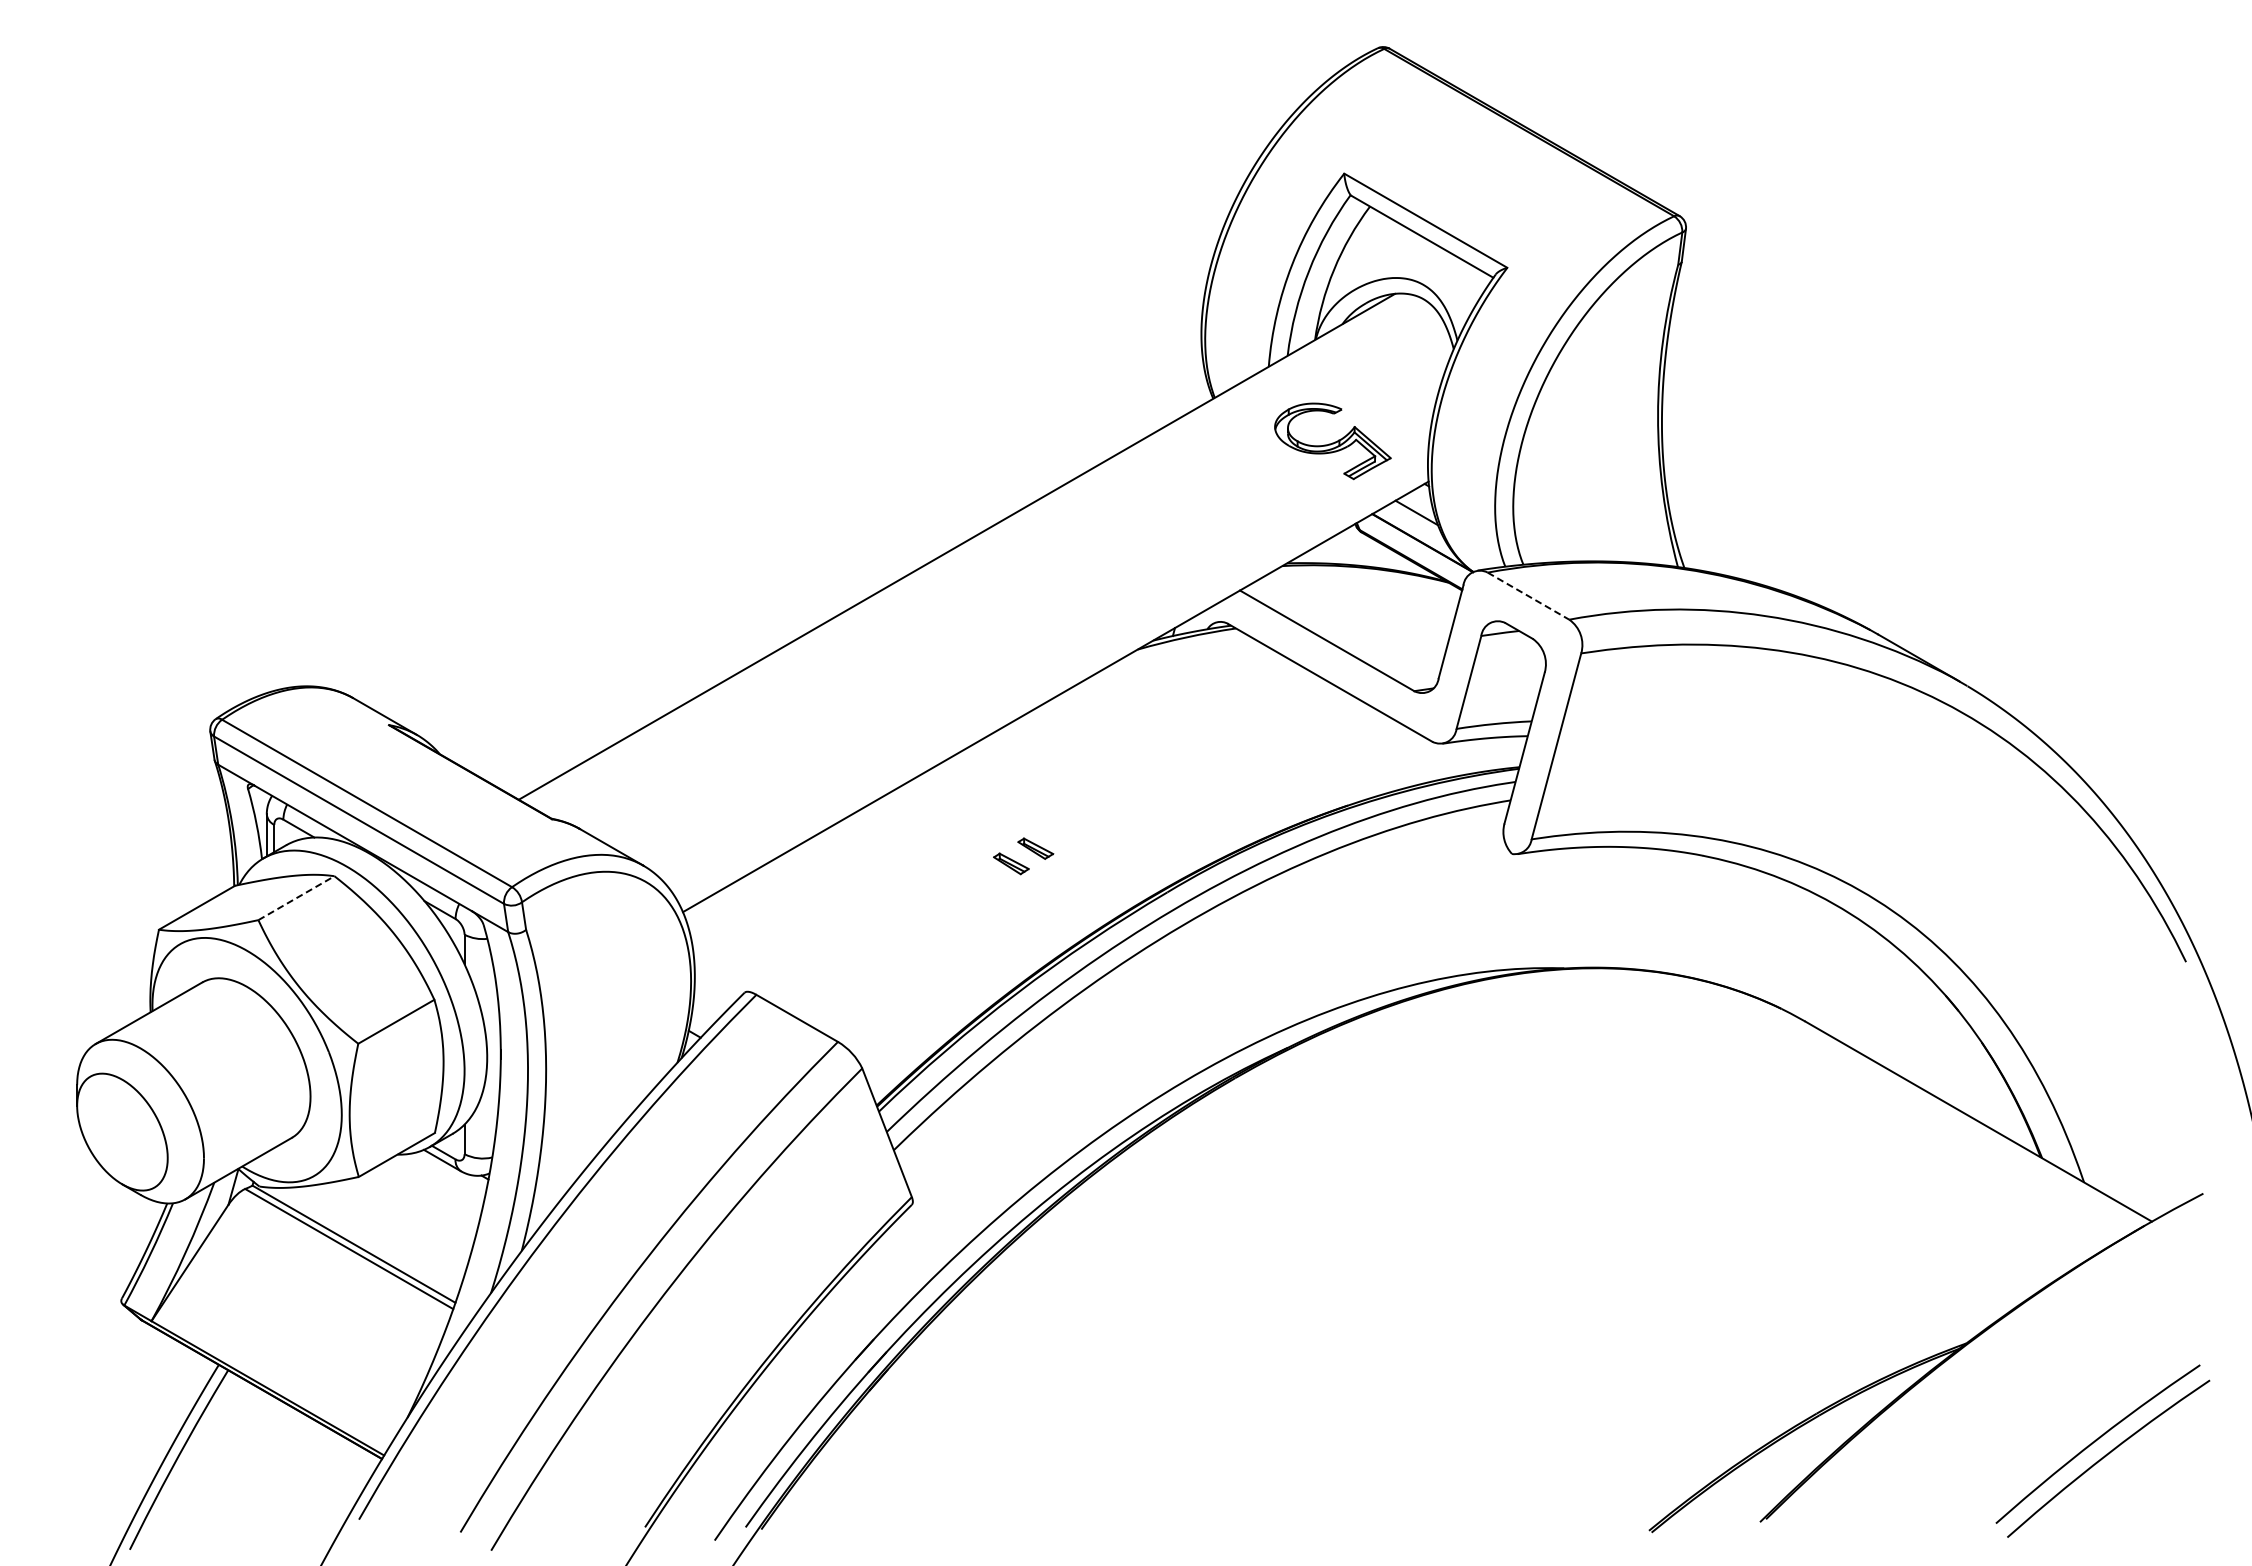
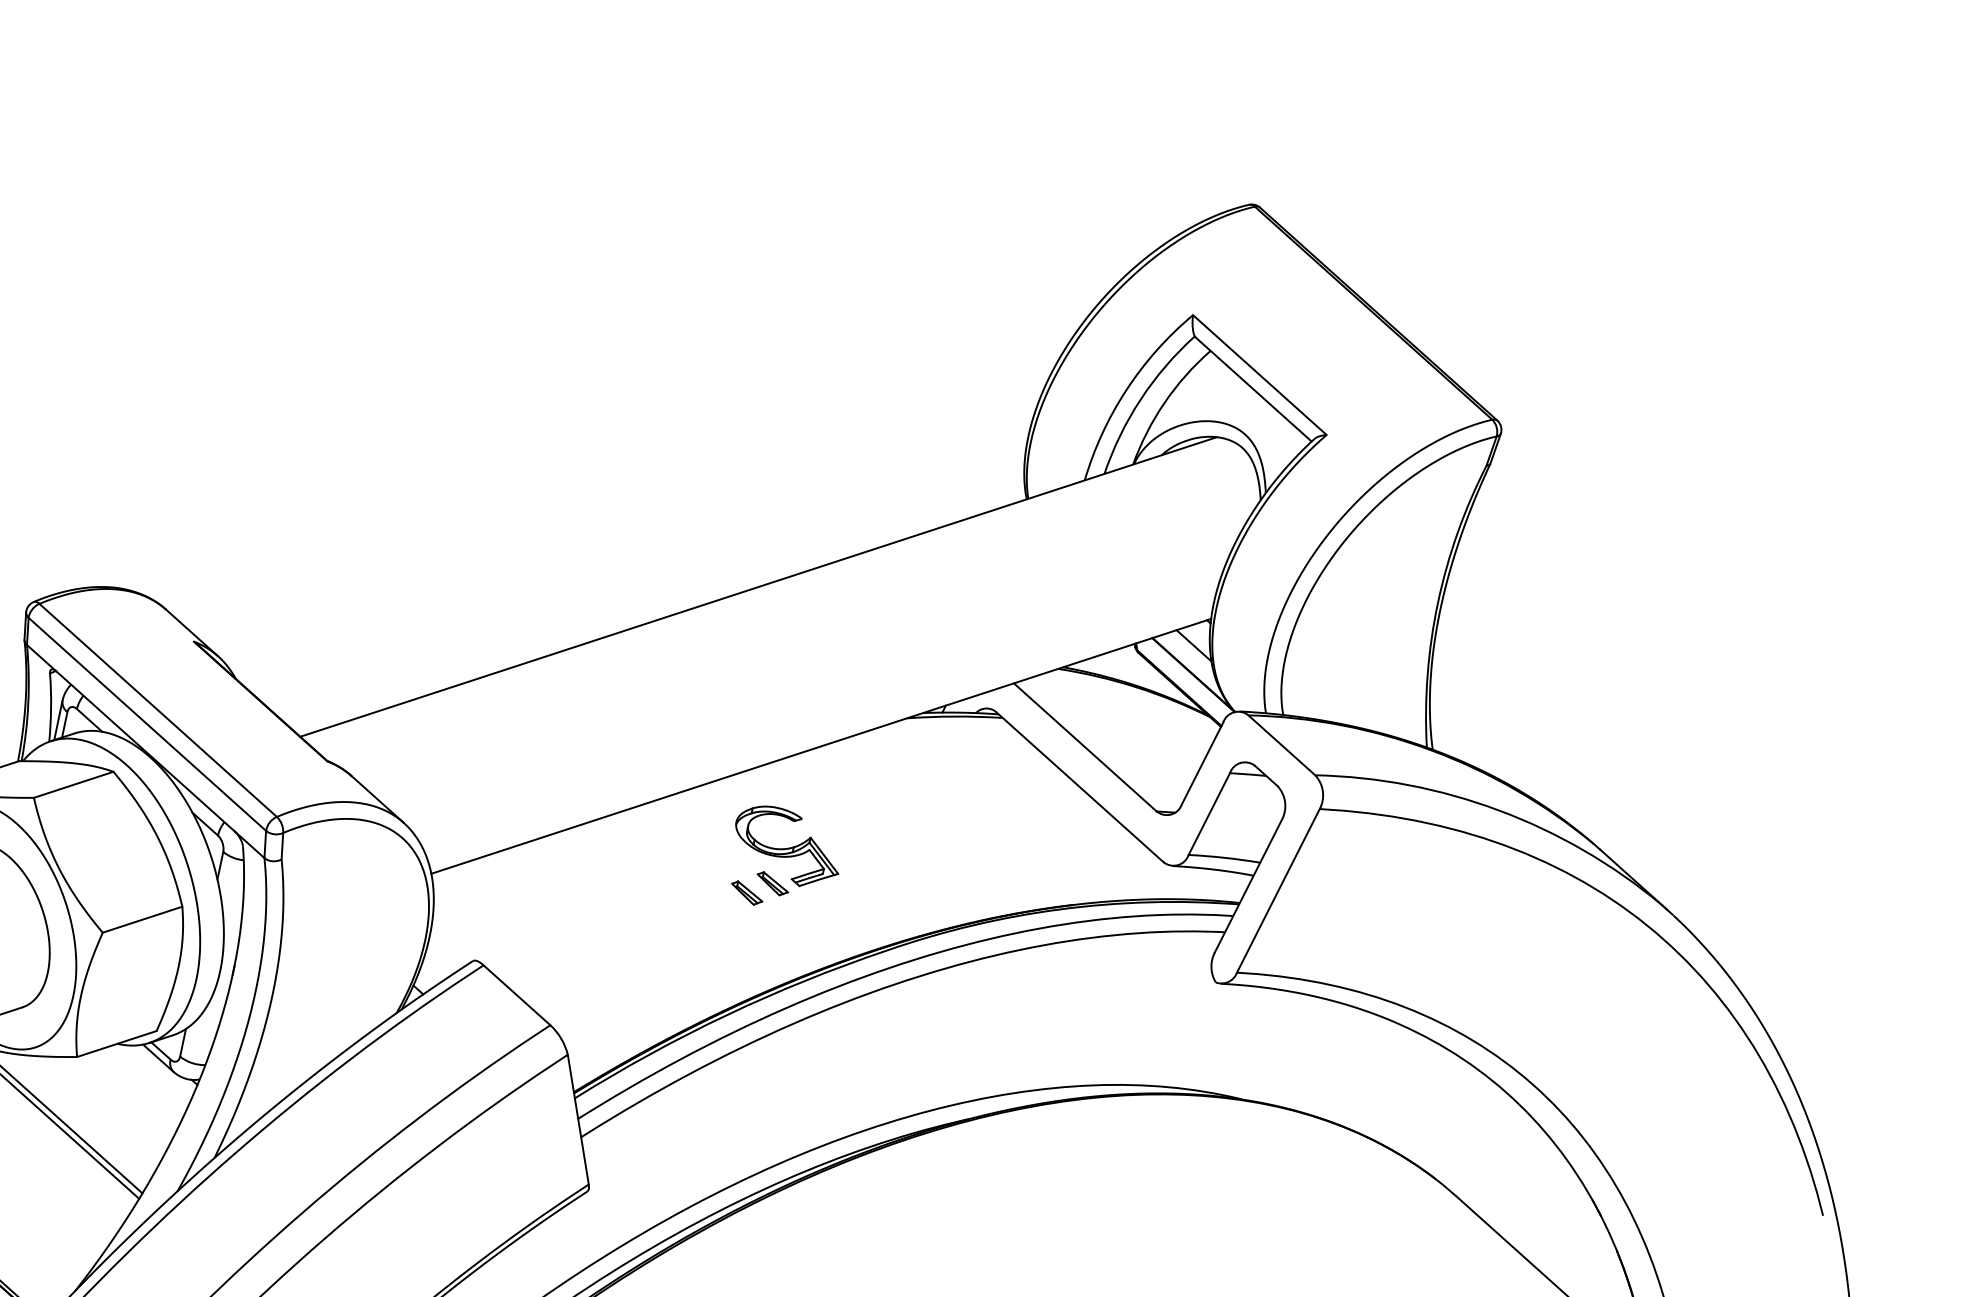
part: (1332, 441) -> (787, 846), moved
line: (1528, 596) -> (1281, 745), dashed -> solid
line: (296, 898) -> (73, 785), dashed -> solid

